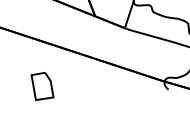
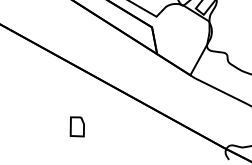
part: (42, 86) -> (77, 126), size x0.6

